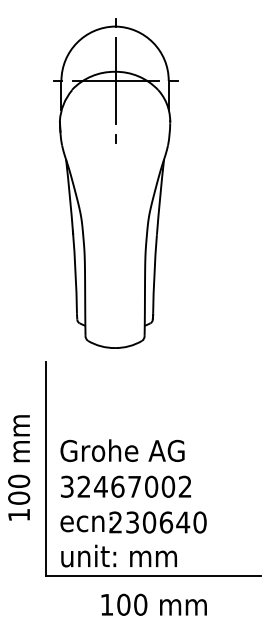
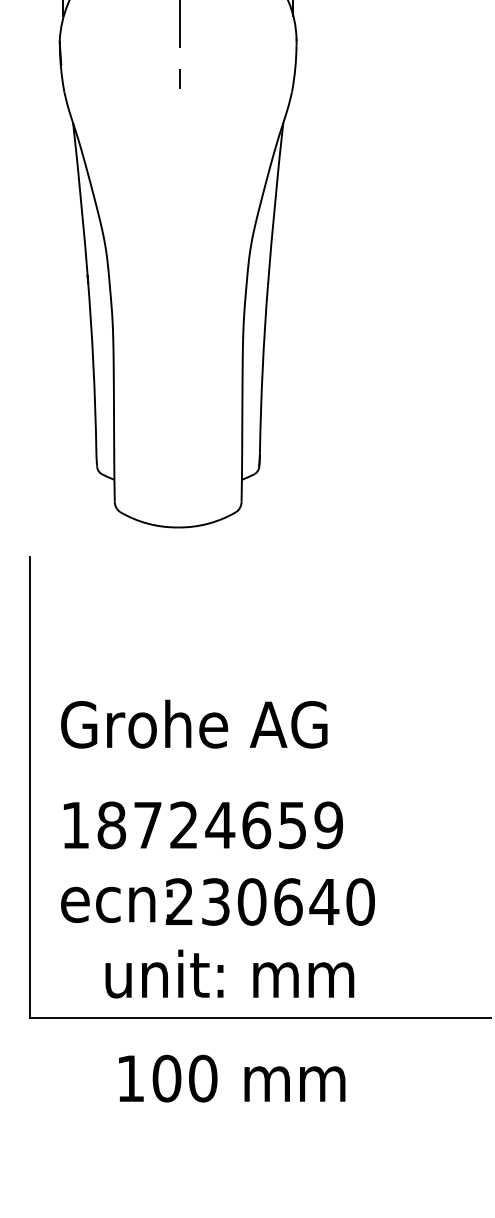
text: (122, 450) -> (194, 723), moved
text: (126, 486) -> (202, 824), 32467002 -> 18724659
text: (118, 555) -> (228, 972), moved
text: (153, 604) -> (230, 1077), moved

